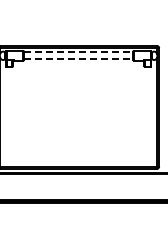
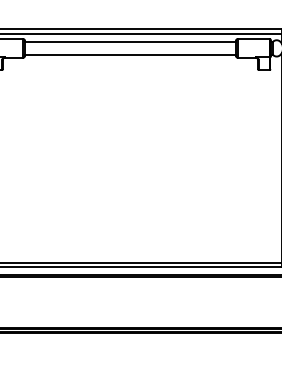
line: (78, 52) -> (130, 41), dashed -> solid
line: (78, 59) -> (130, 55), dashed -> solid

